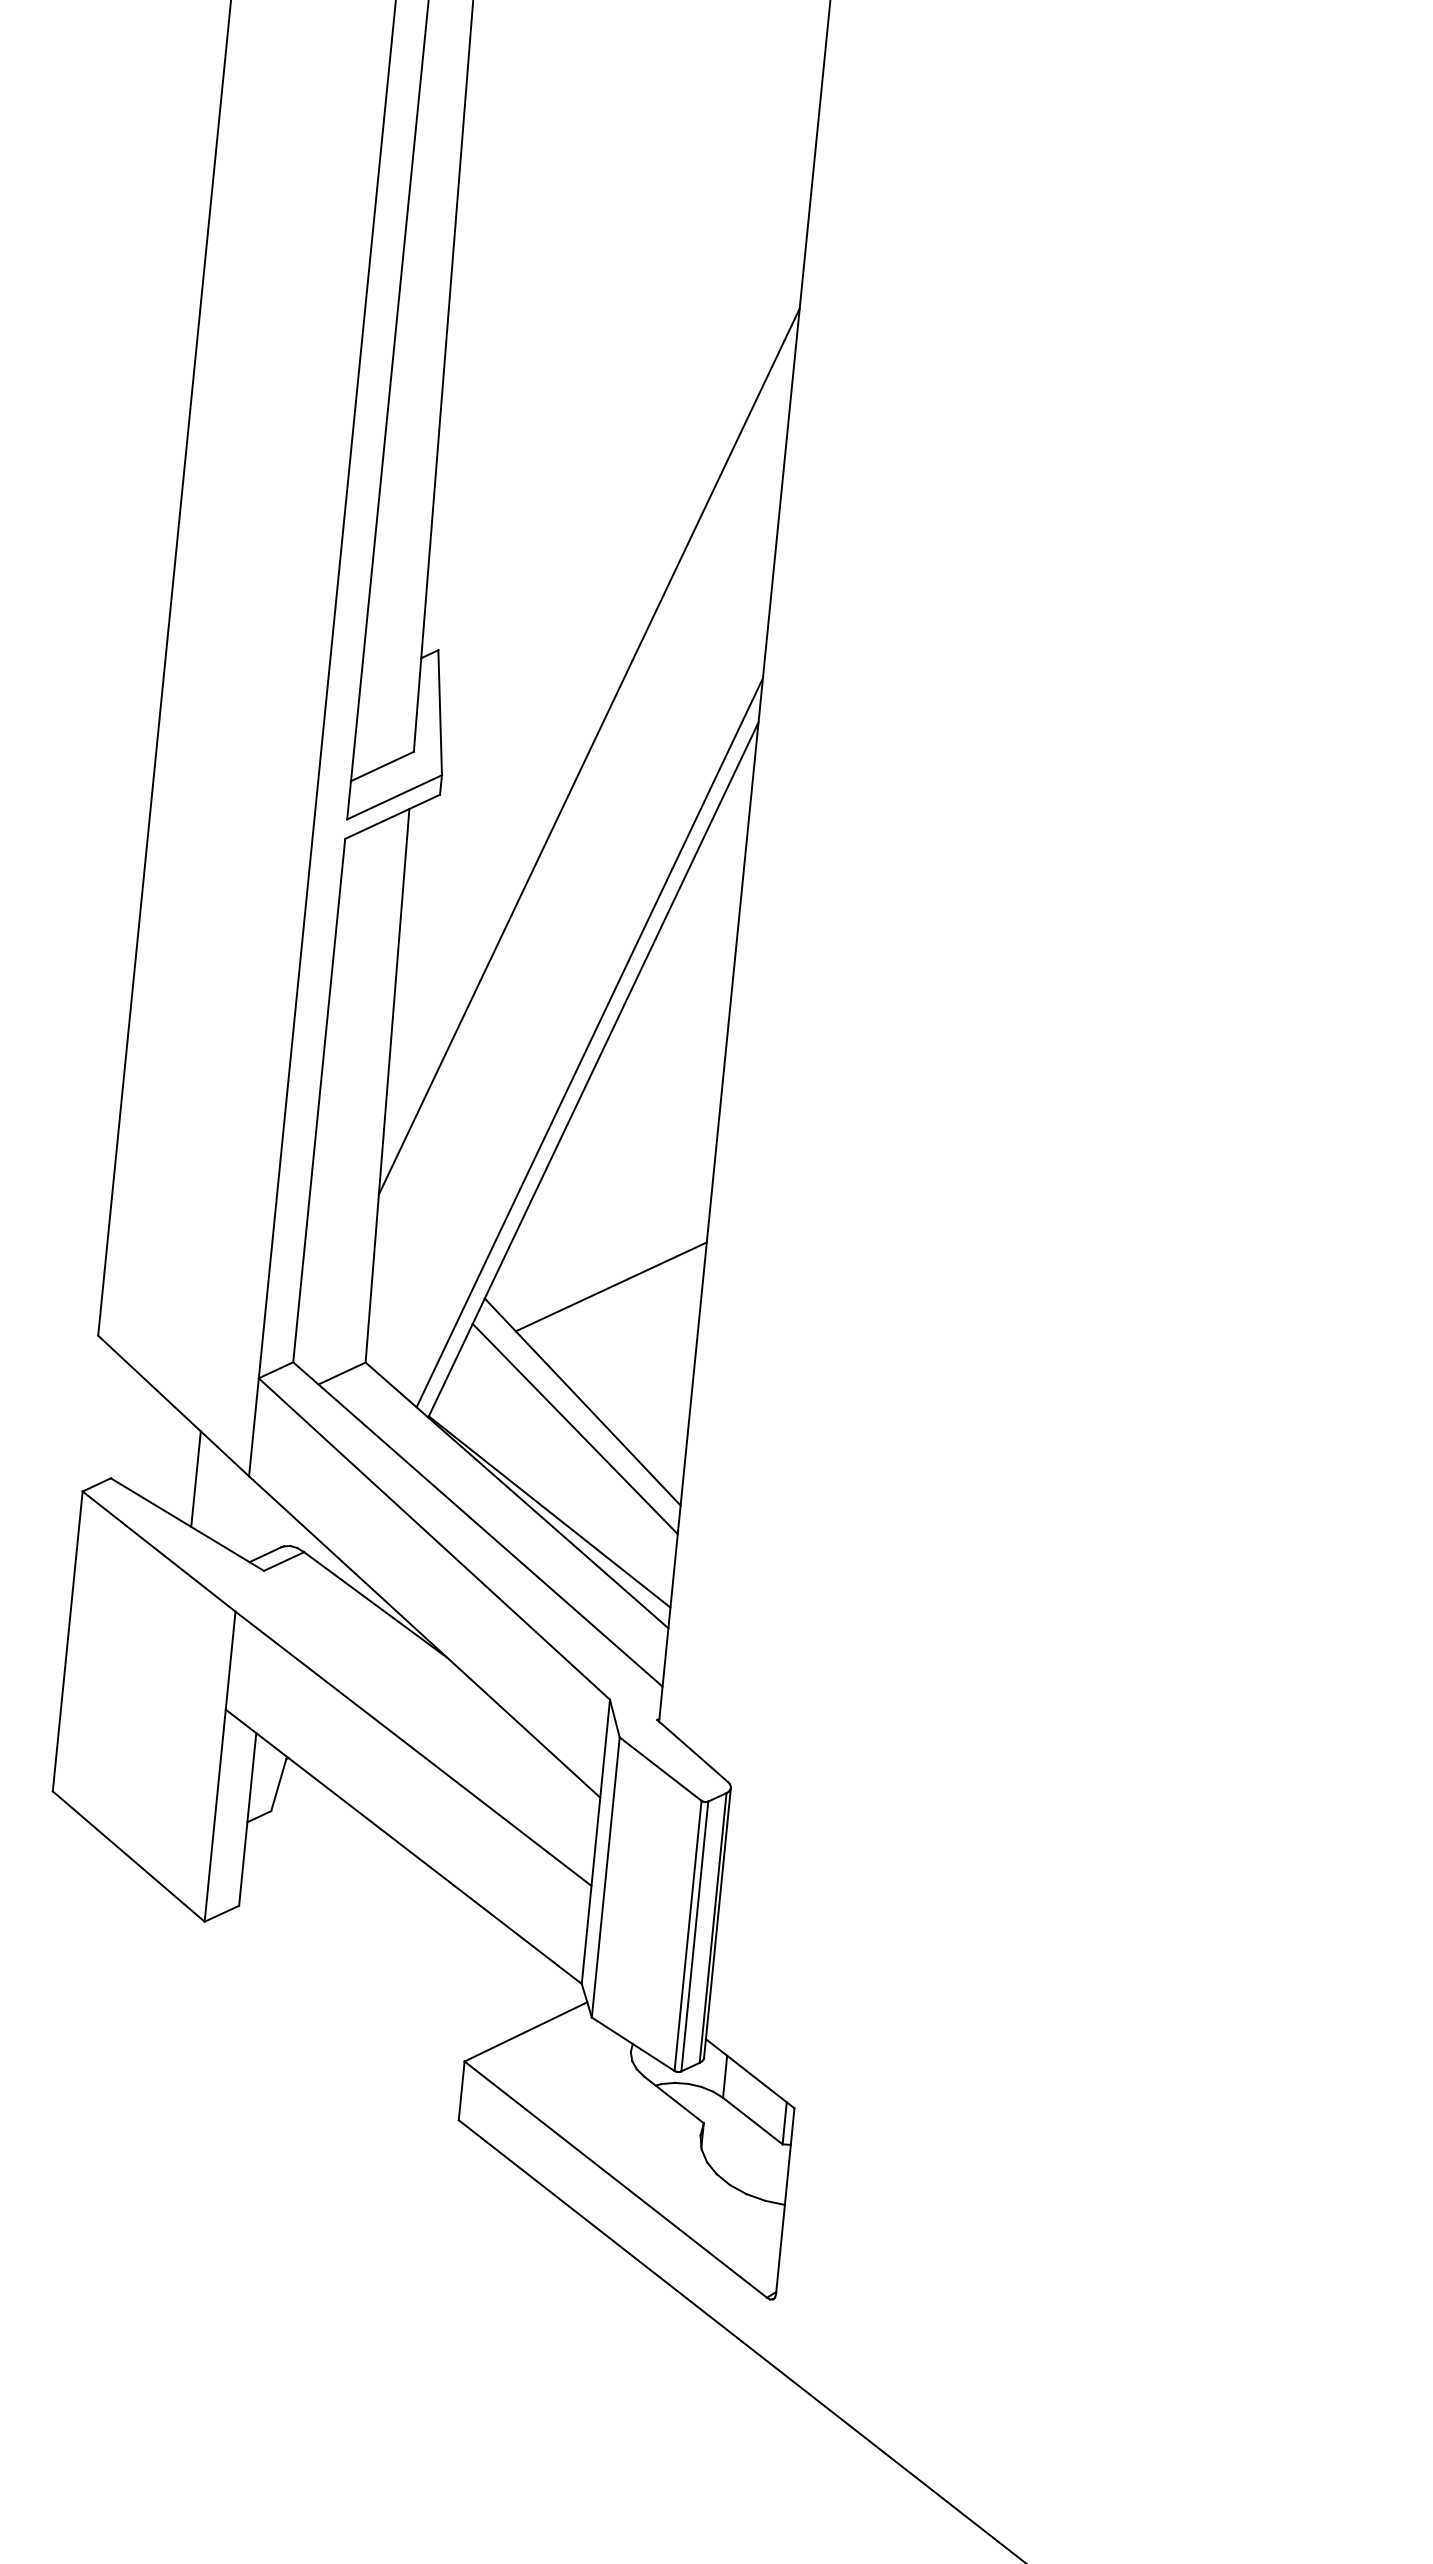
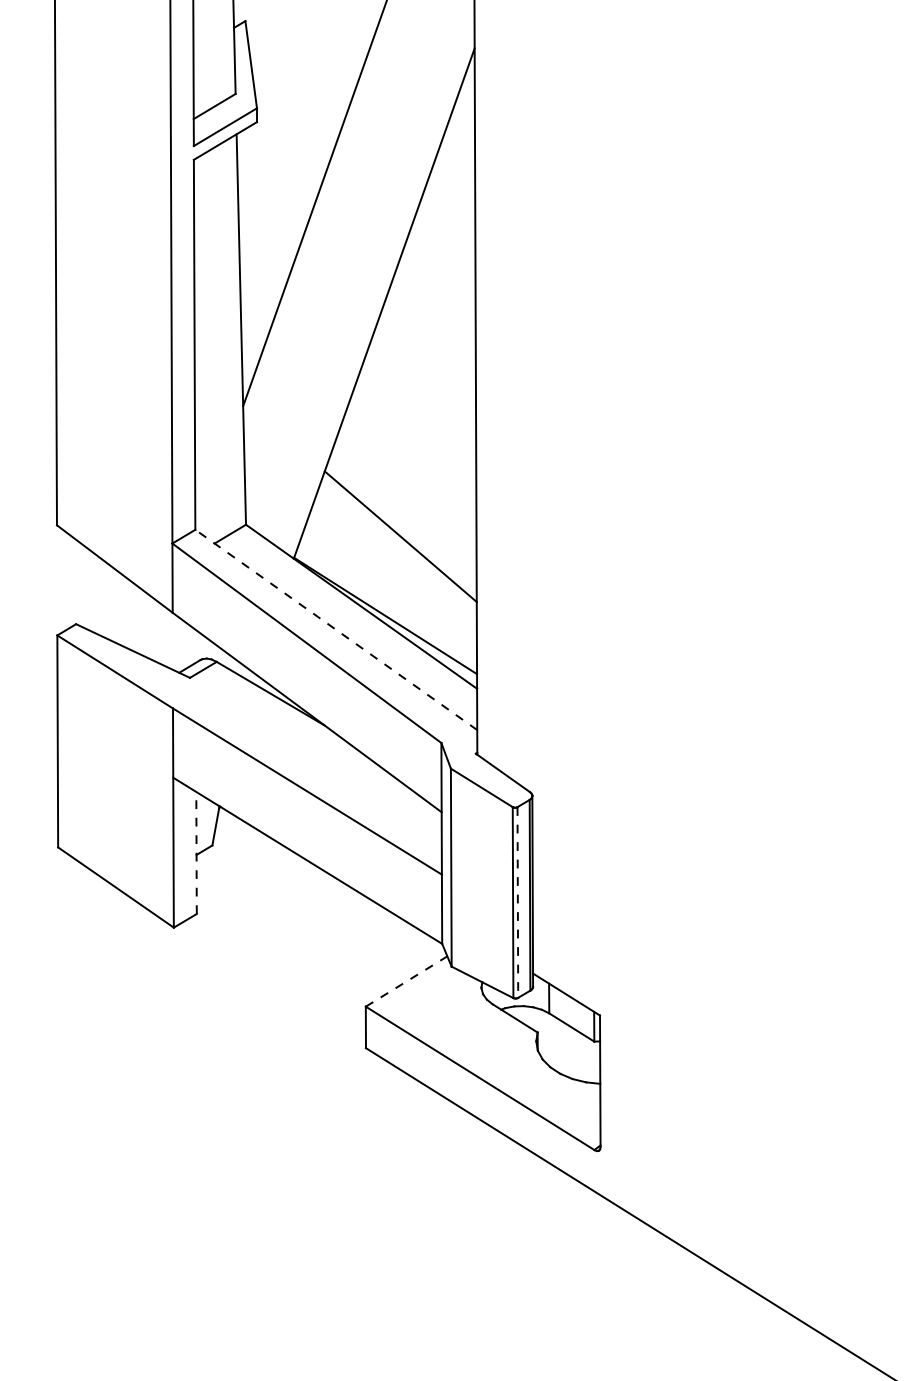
line: (589, 1042) -> (379, 284), removed
line: (610, 1286) -> (411, 453), removed
line: (574, 1428) -> (396, 555), removed
line: (195, 1478) -> (135, 618), removed
line: (477, 1524) -> (336, 629), solid -> dashed
line: (247, 1819) -> (196, 853), solid -> dashed
line: (694, 1936) -> (517, 902), solid -> dashed
line: (526, 2031) -> (406, 981), solid -> dashed

